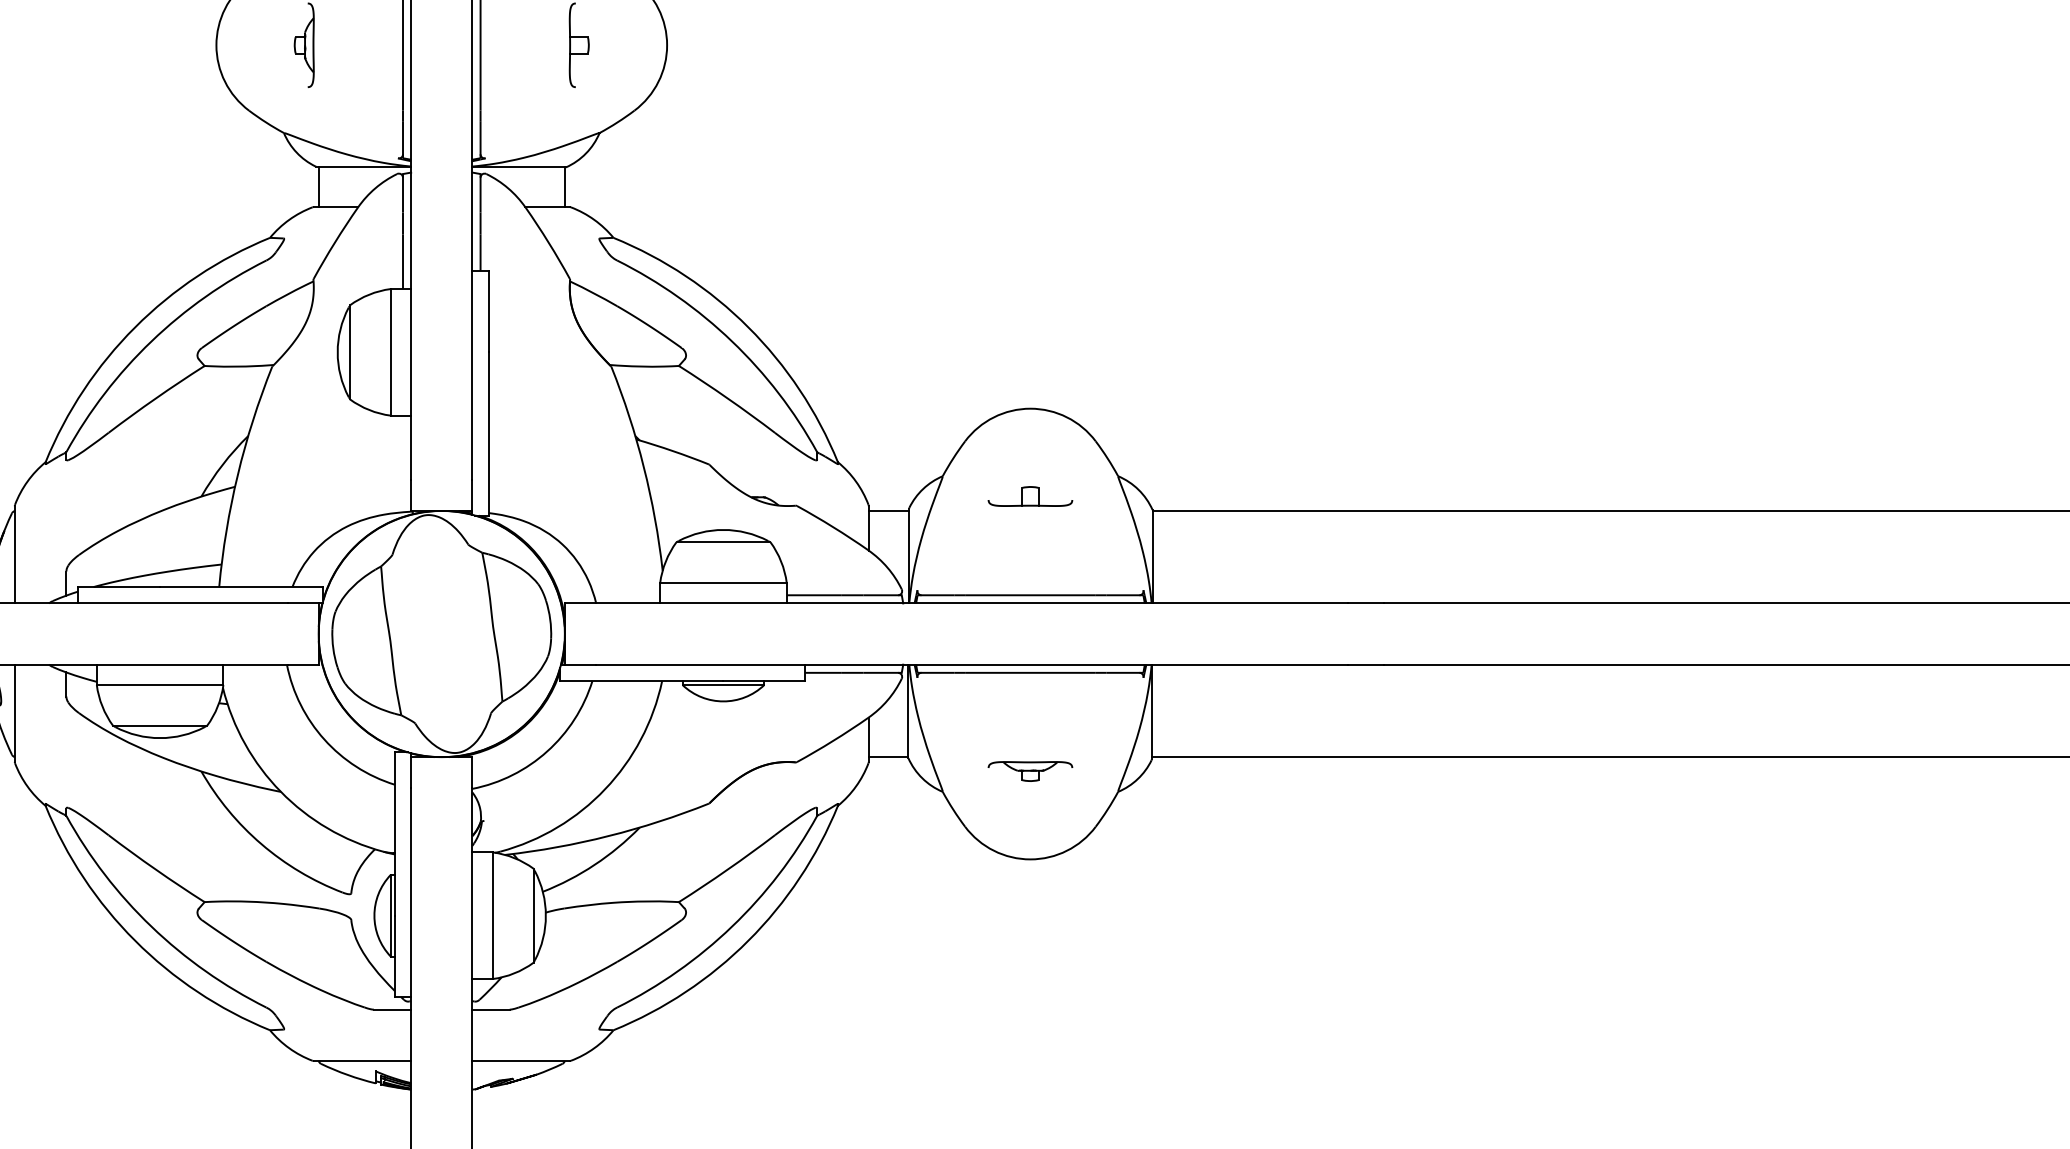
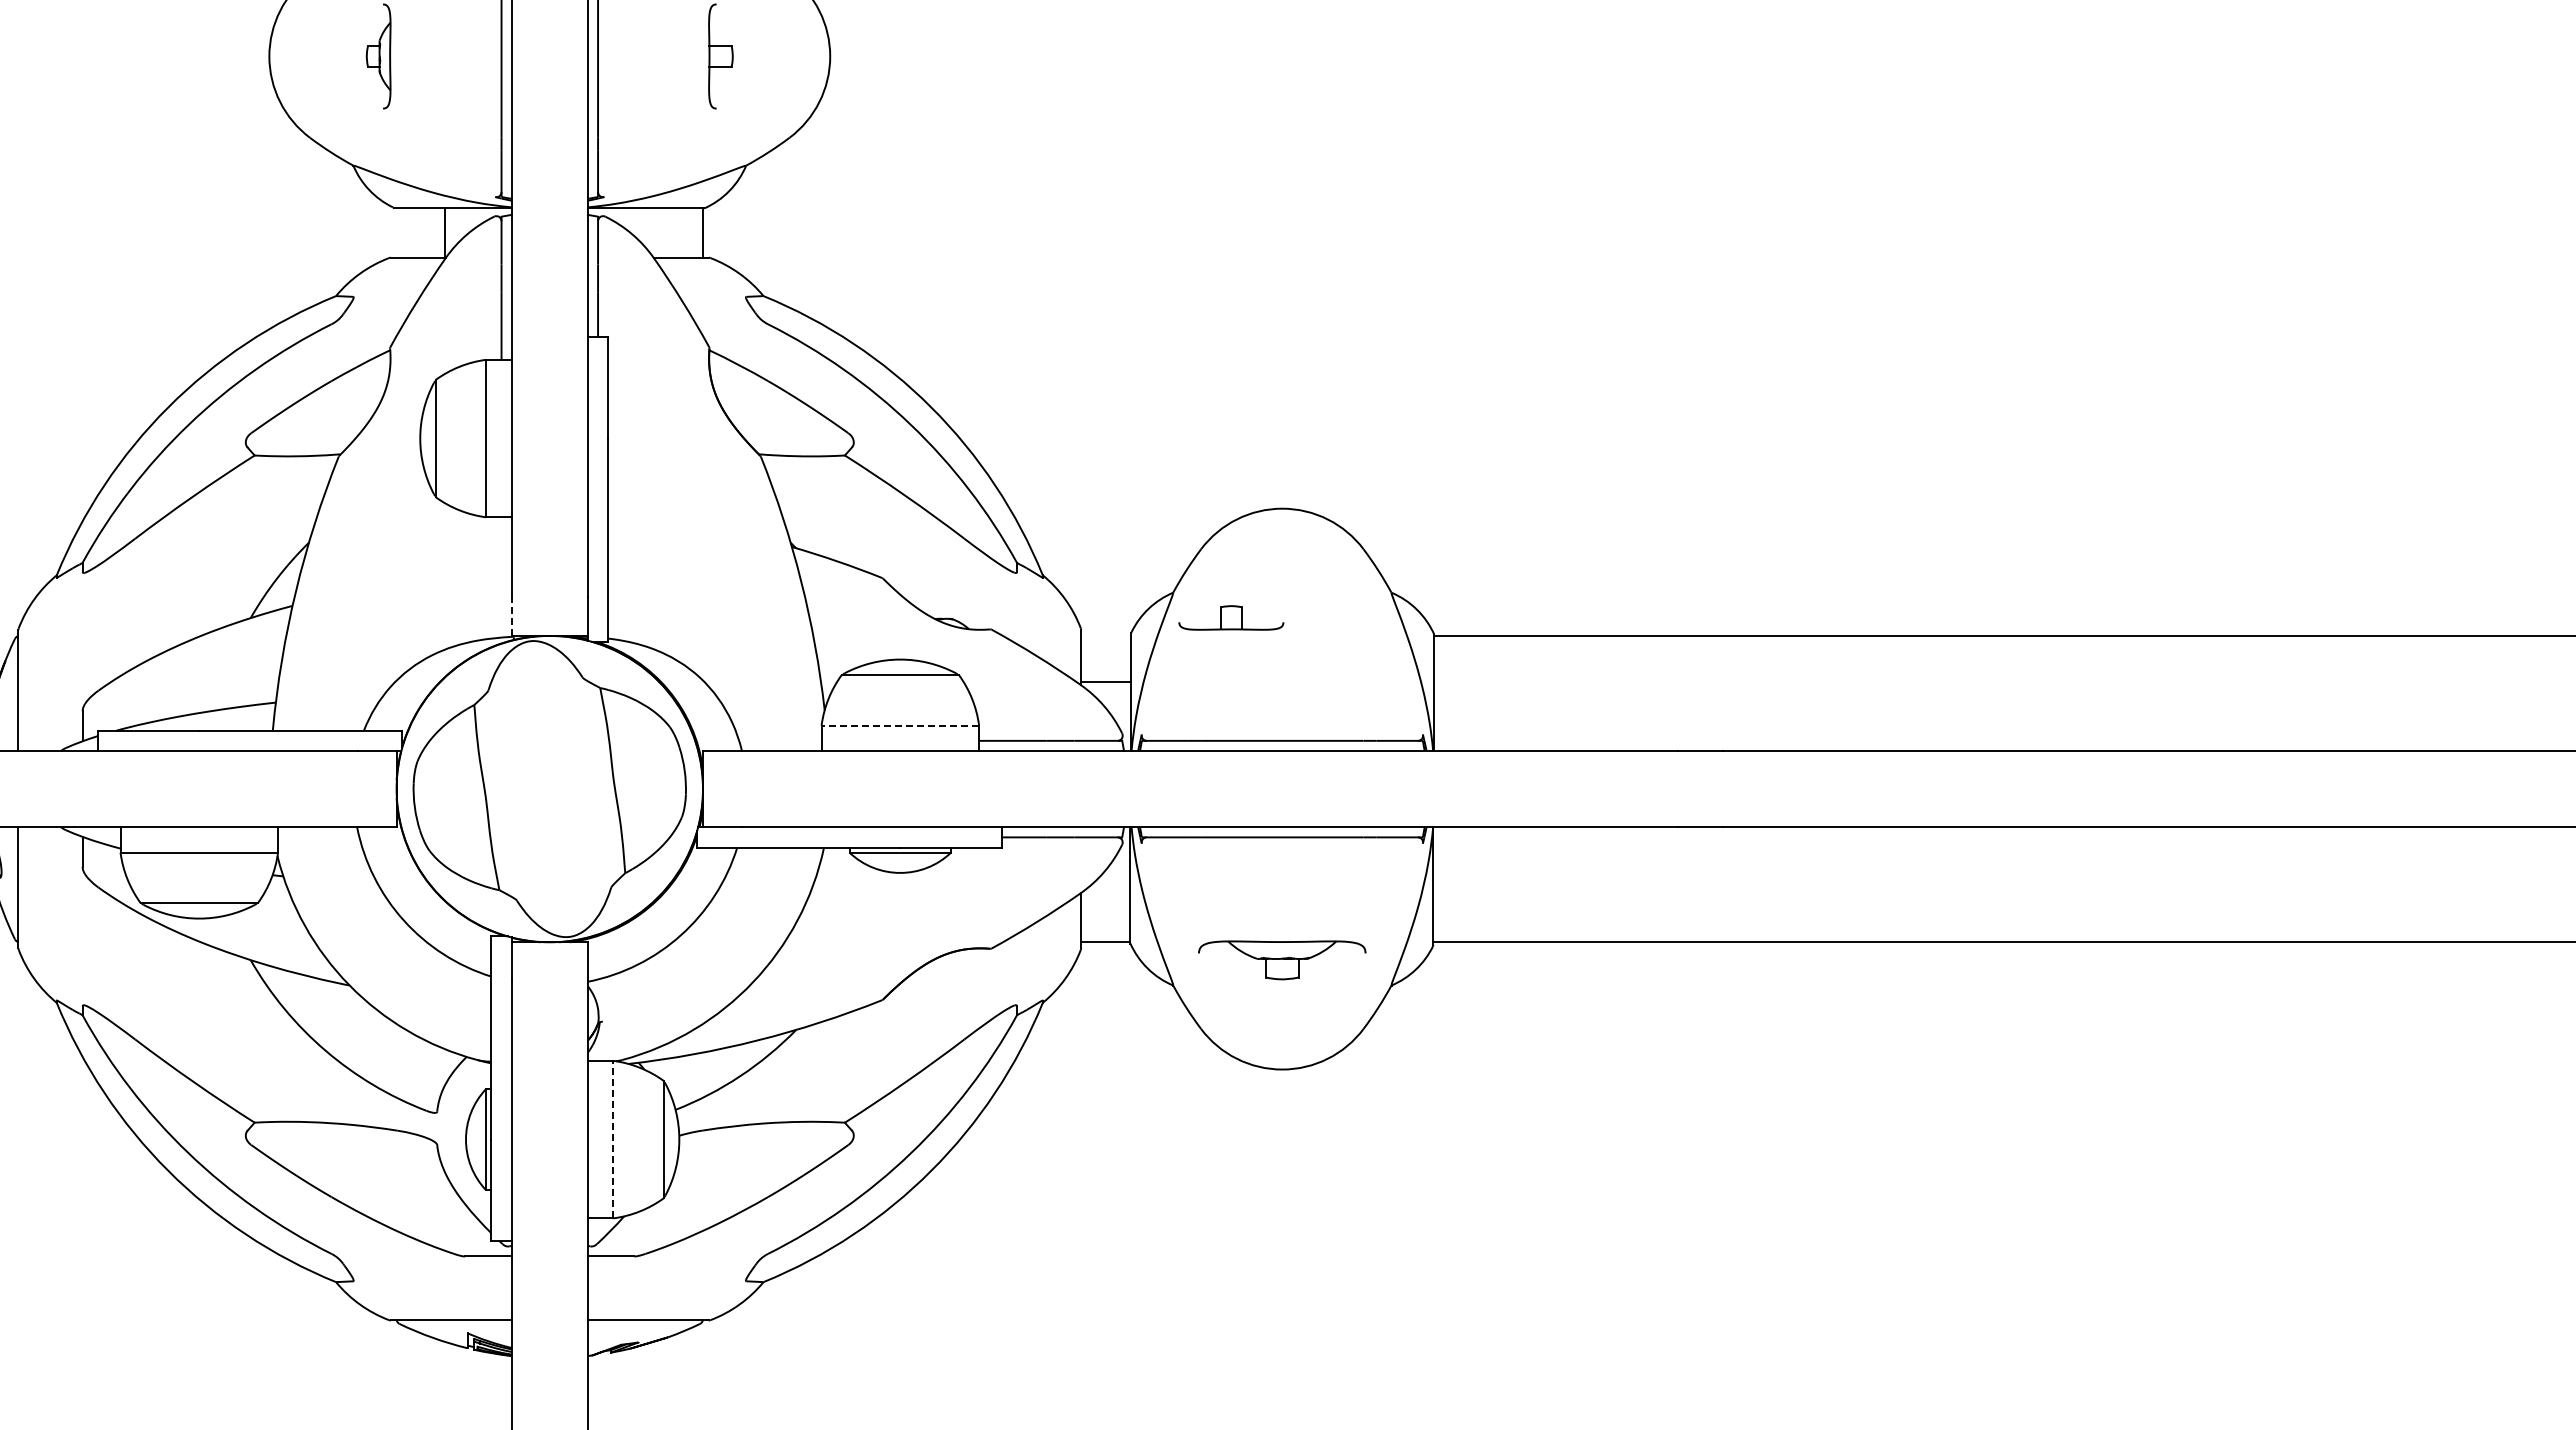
line: (318, 186) -> (444, 232), moved
line: (411, 495) -> (511, 616), solid -> dashed
part: (1030, 496) -> (1231, 617), moved
line: (889, 510) -> (1106, 681), moved
line: (723, 582) -> (900, 725), solid -> dashed
part: (1030, 770) -> (1282, 959), size x1.6
line: (492, 915) -> (613, 1139), solid -> dashed

